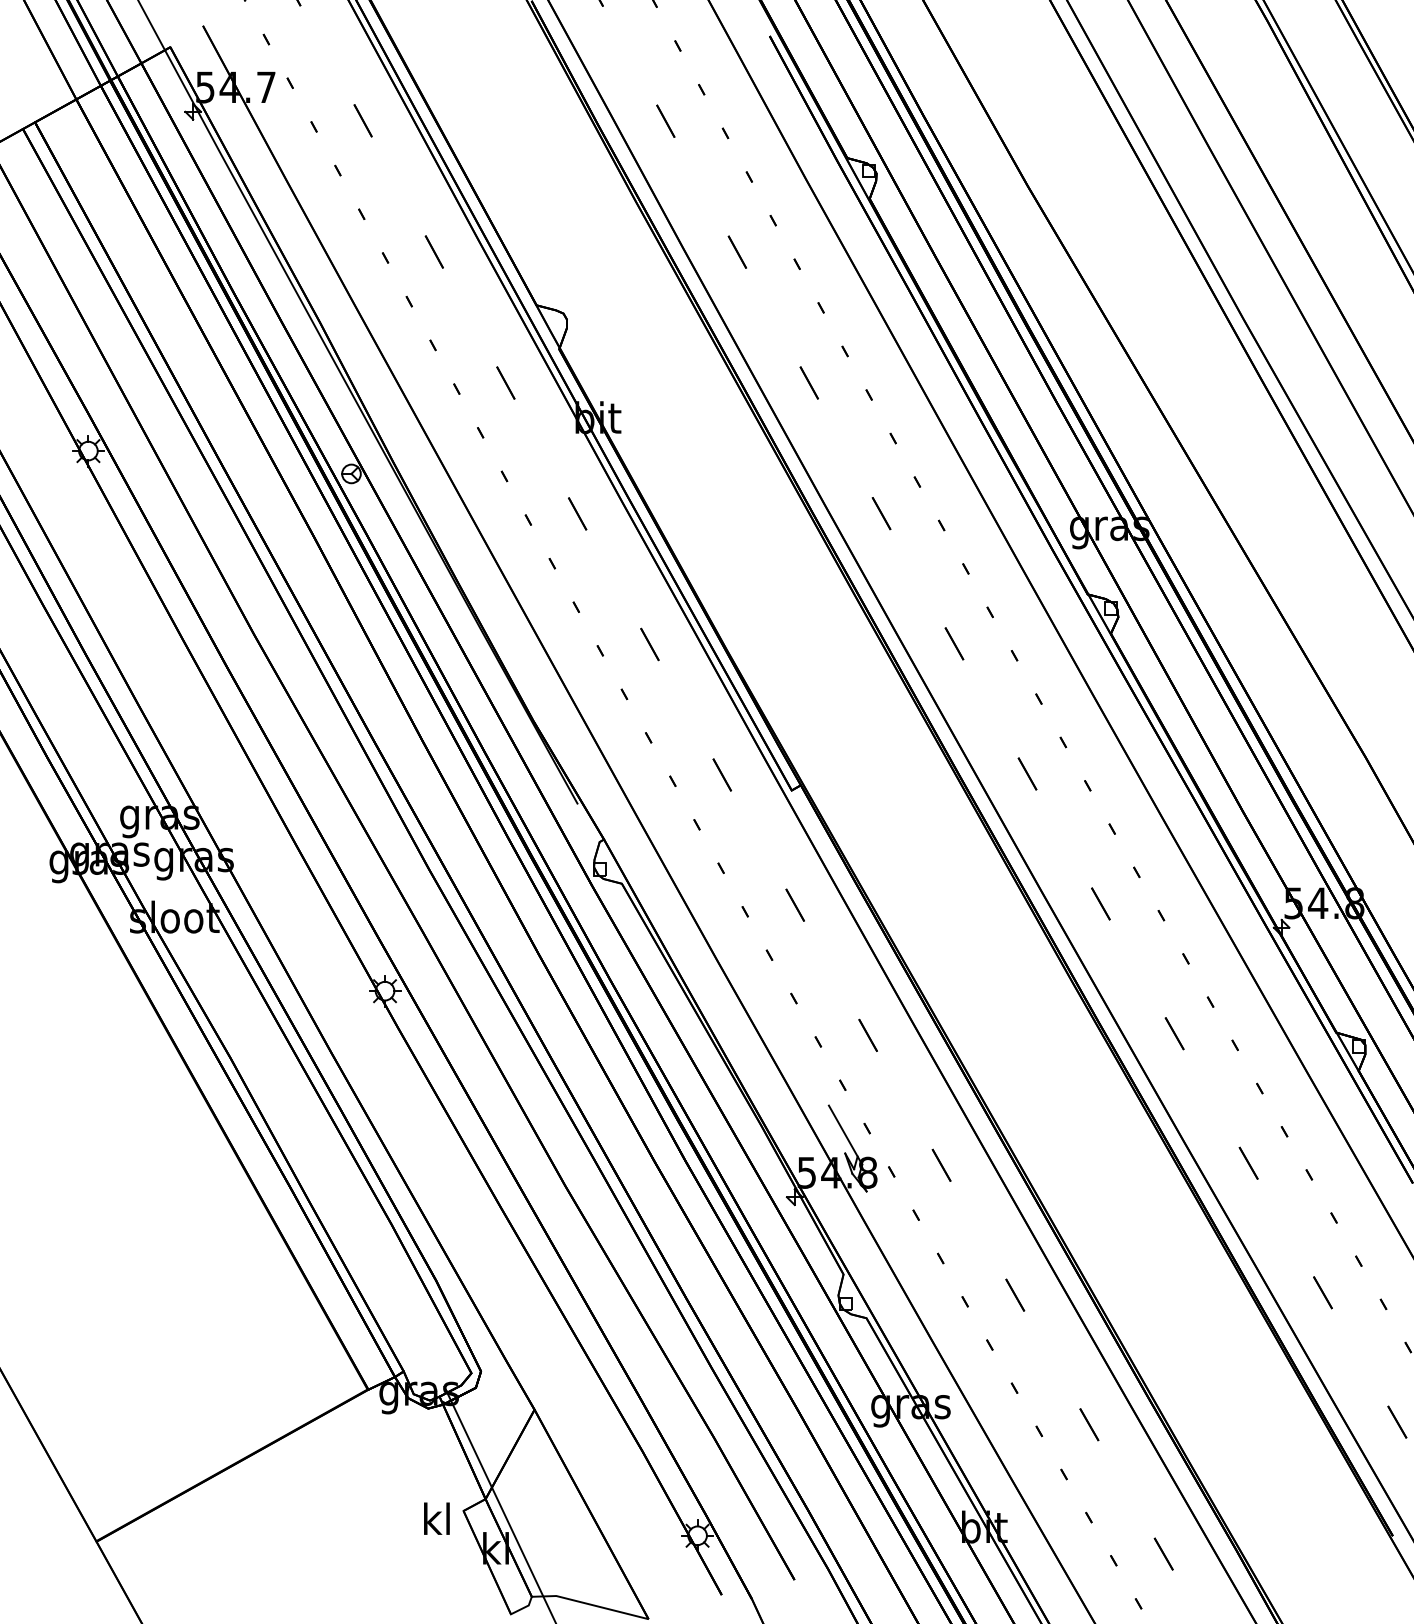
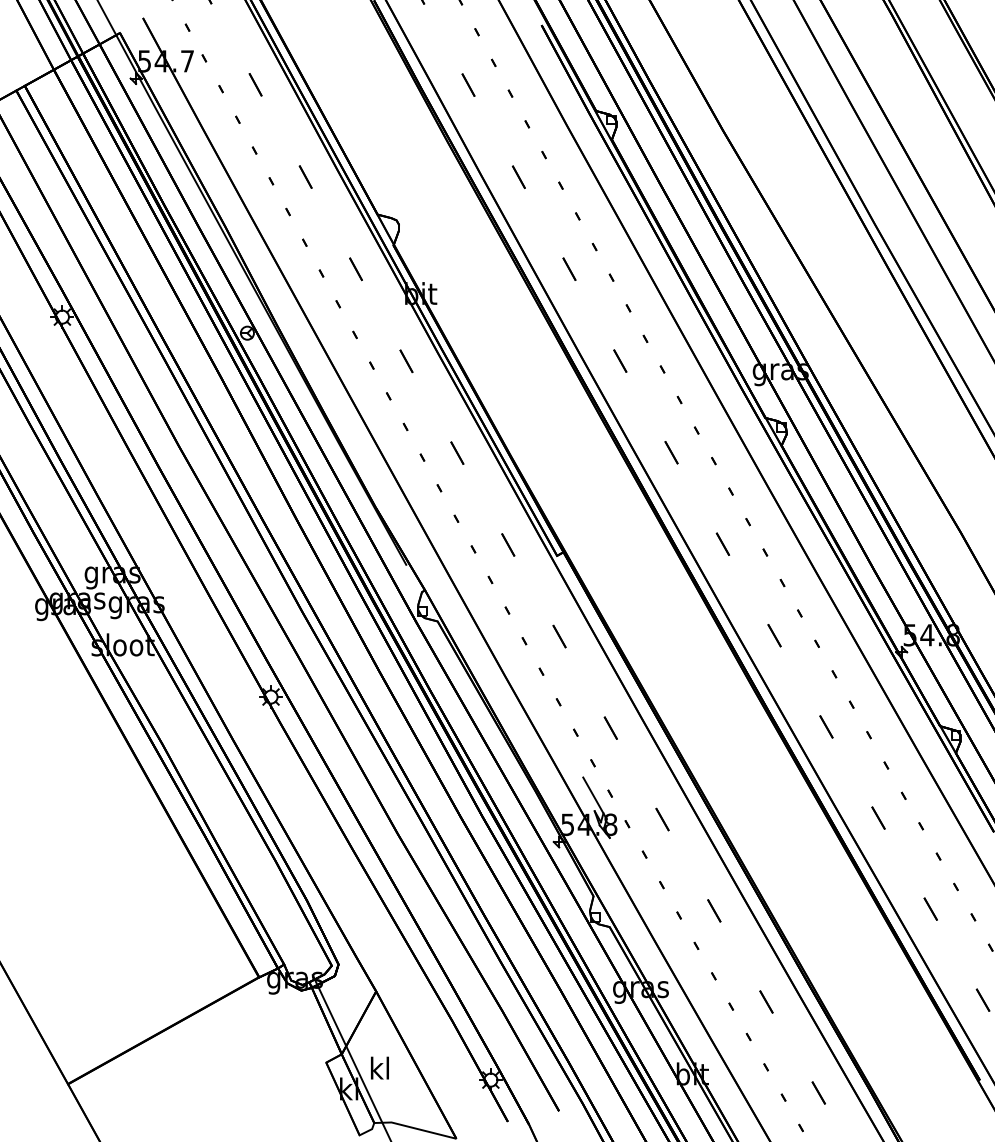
text: (436, 1518) -> (379, 1067), moved

